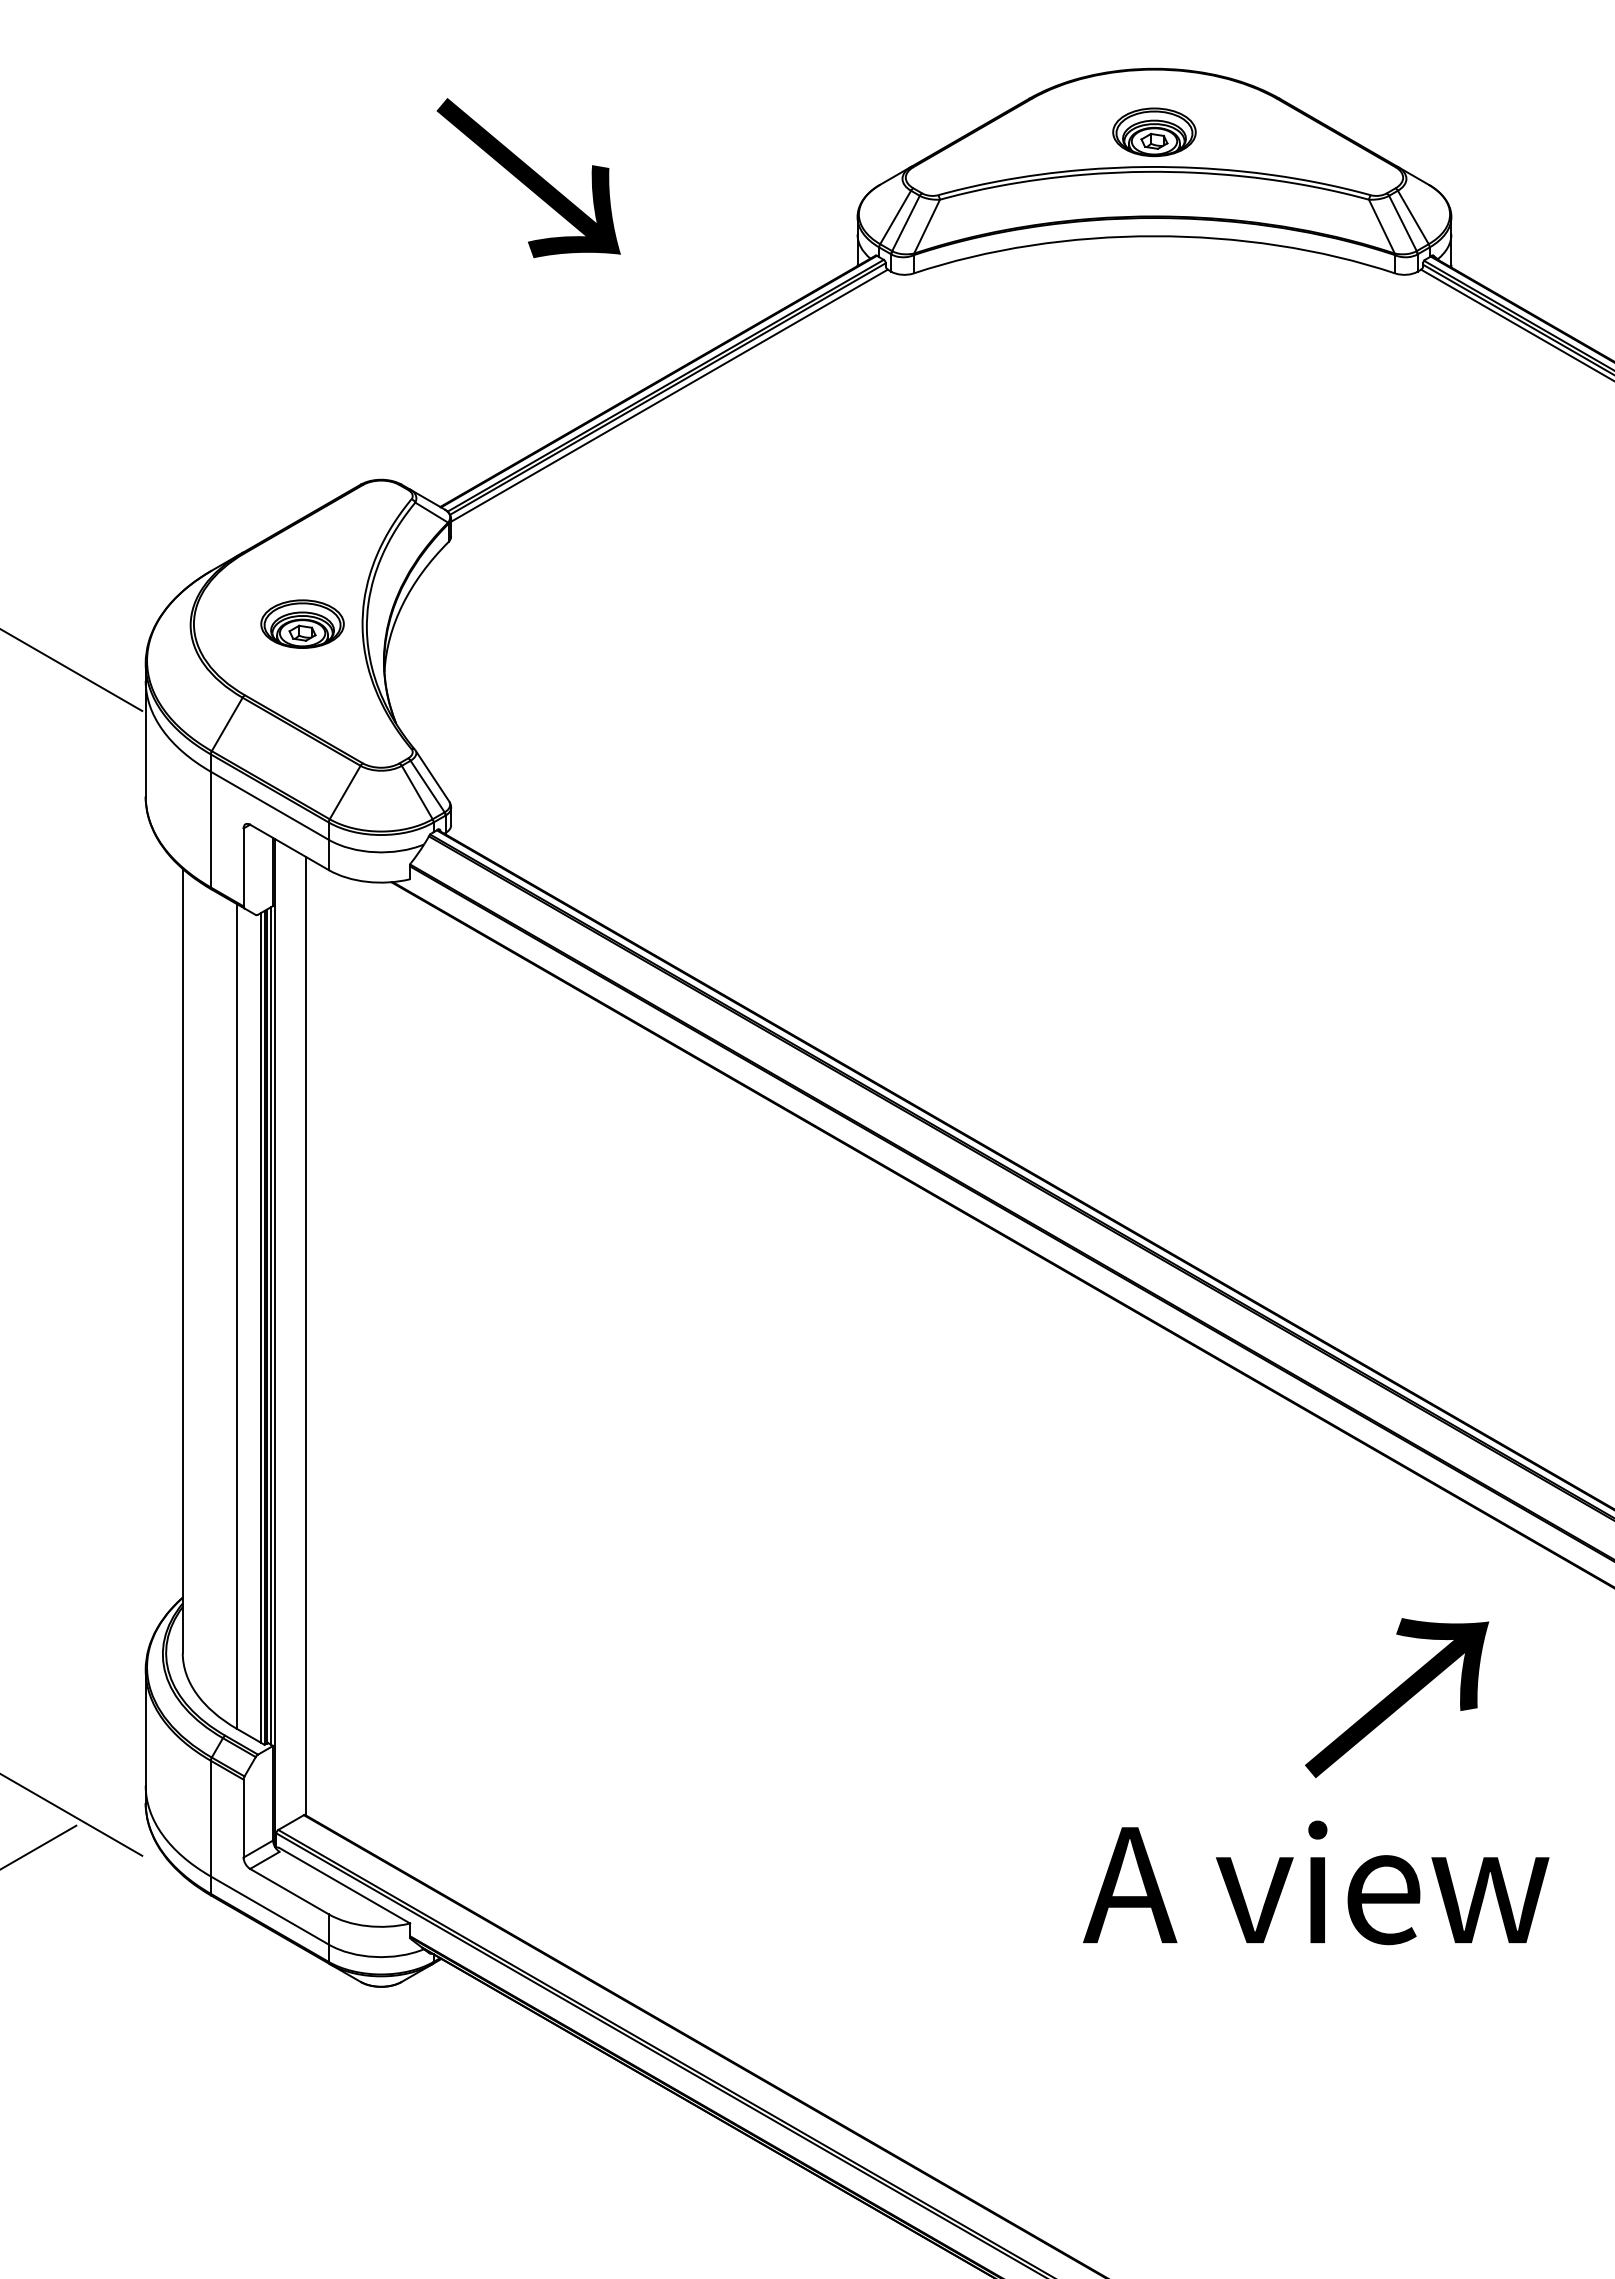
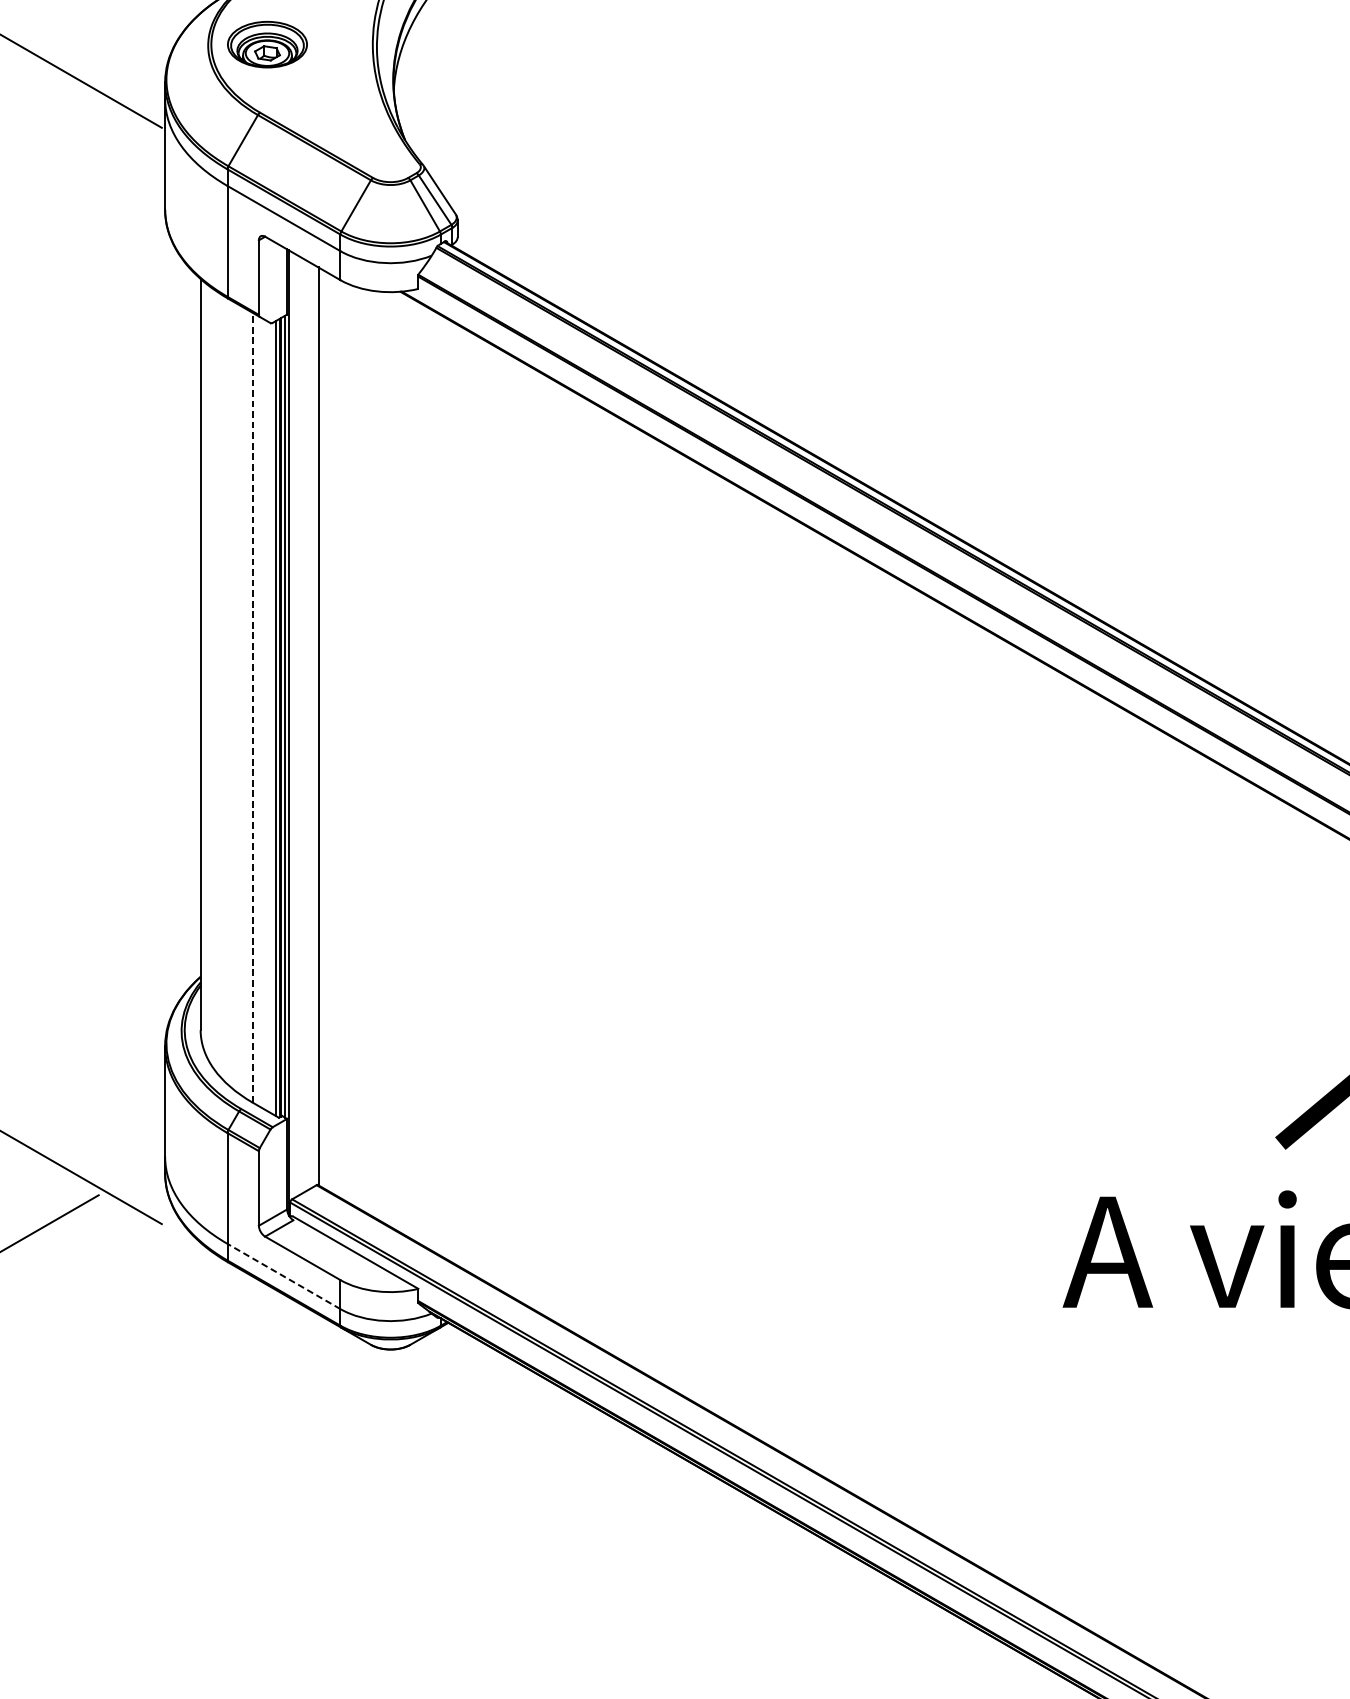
part: (302, 623) -> (267, 44), moved
line: (237, 1316) -> (253, 707), solid -> dashed
line: (269, 1910) -> (283, 1276), solid -> dashed

